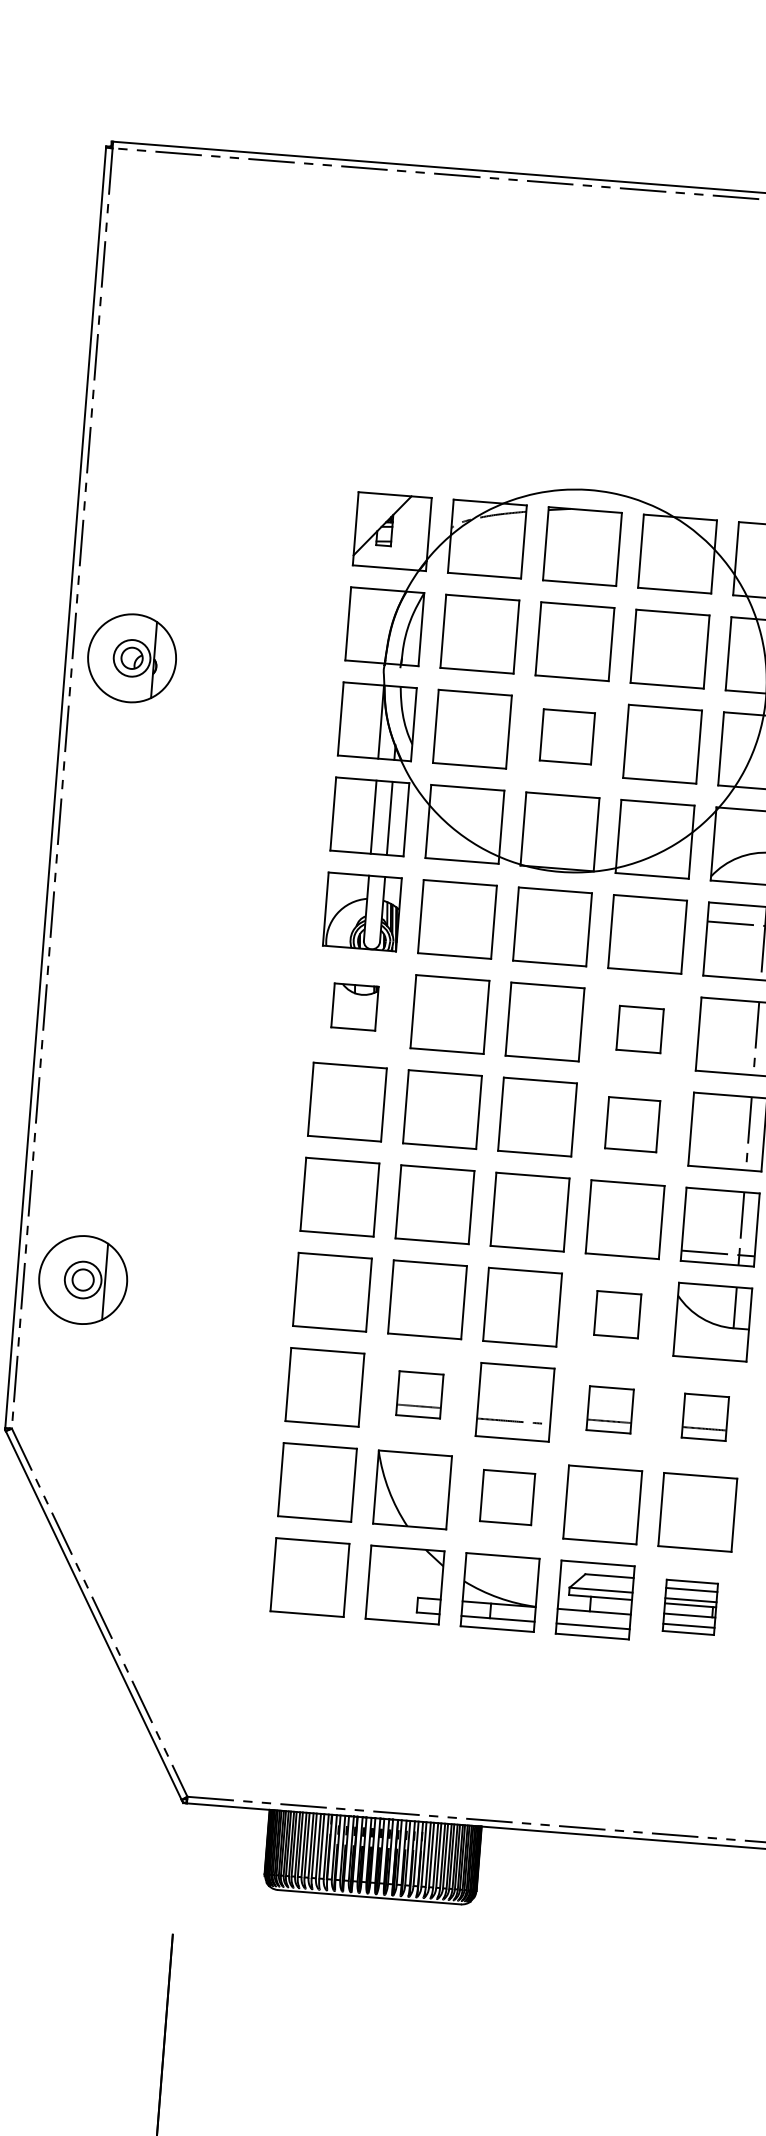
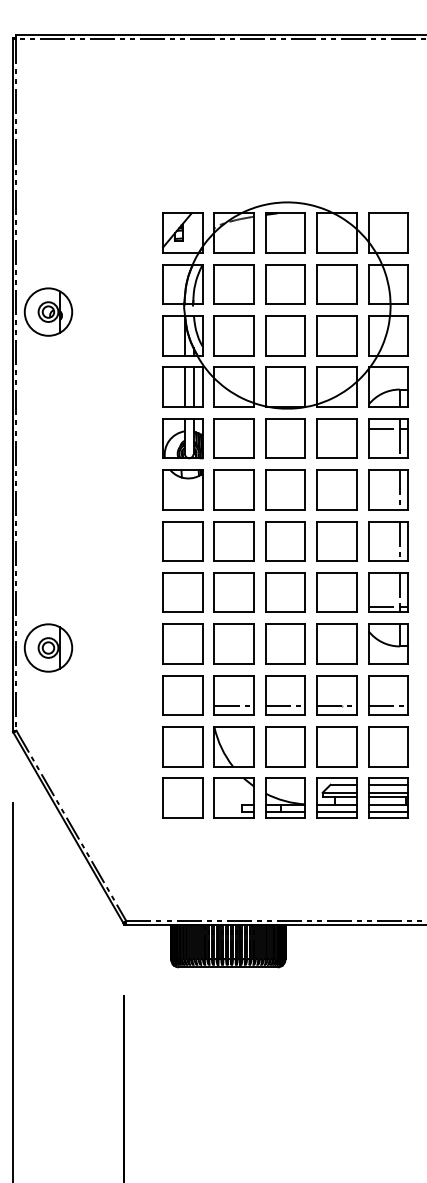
part: (567, 736) -> (285, 335), size x1.43
part: (354, 1006) -> (182, 489), size x1.67
part: (639, 1028) -> (336, 489), size x1.67
part: (631, 1124) -> (336, 541), size x1.43
part: (616, 1313) -> (336, 643), size x1.67
part: (418, 1394) -> (233, 695), size x1.67
part: (609, 1409) -> (336, 695), size x1.67
part: (705, 1417) -> (388, 695), size x1.67
part: (507, 1496) -> (285, 746), size x1.43
part: (690, 1606) -> (388, 797), size x1.43

